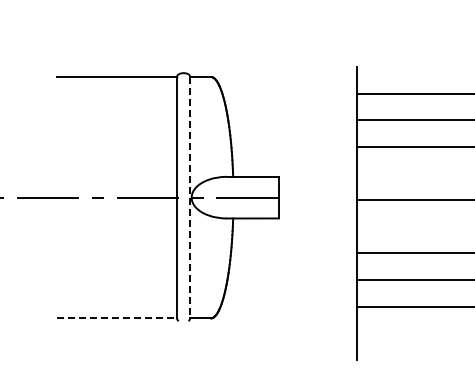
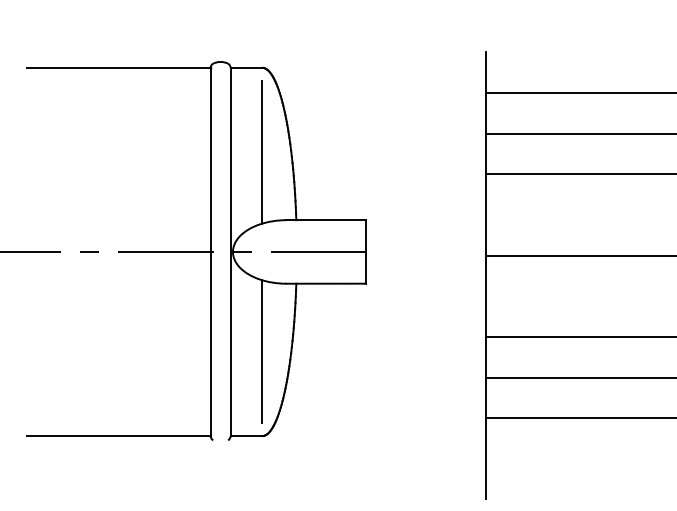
line: (210, 132) -> (261, 152), added
line: (190, 197) -> (231, 251), dashed -> solid
line: (210, 263) -> (261, 352), added
line: (117, 318) -> (119, 436), dashed -> solid

